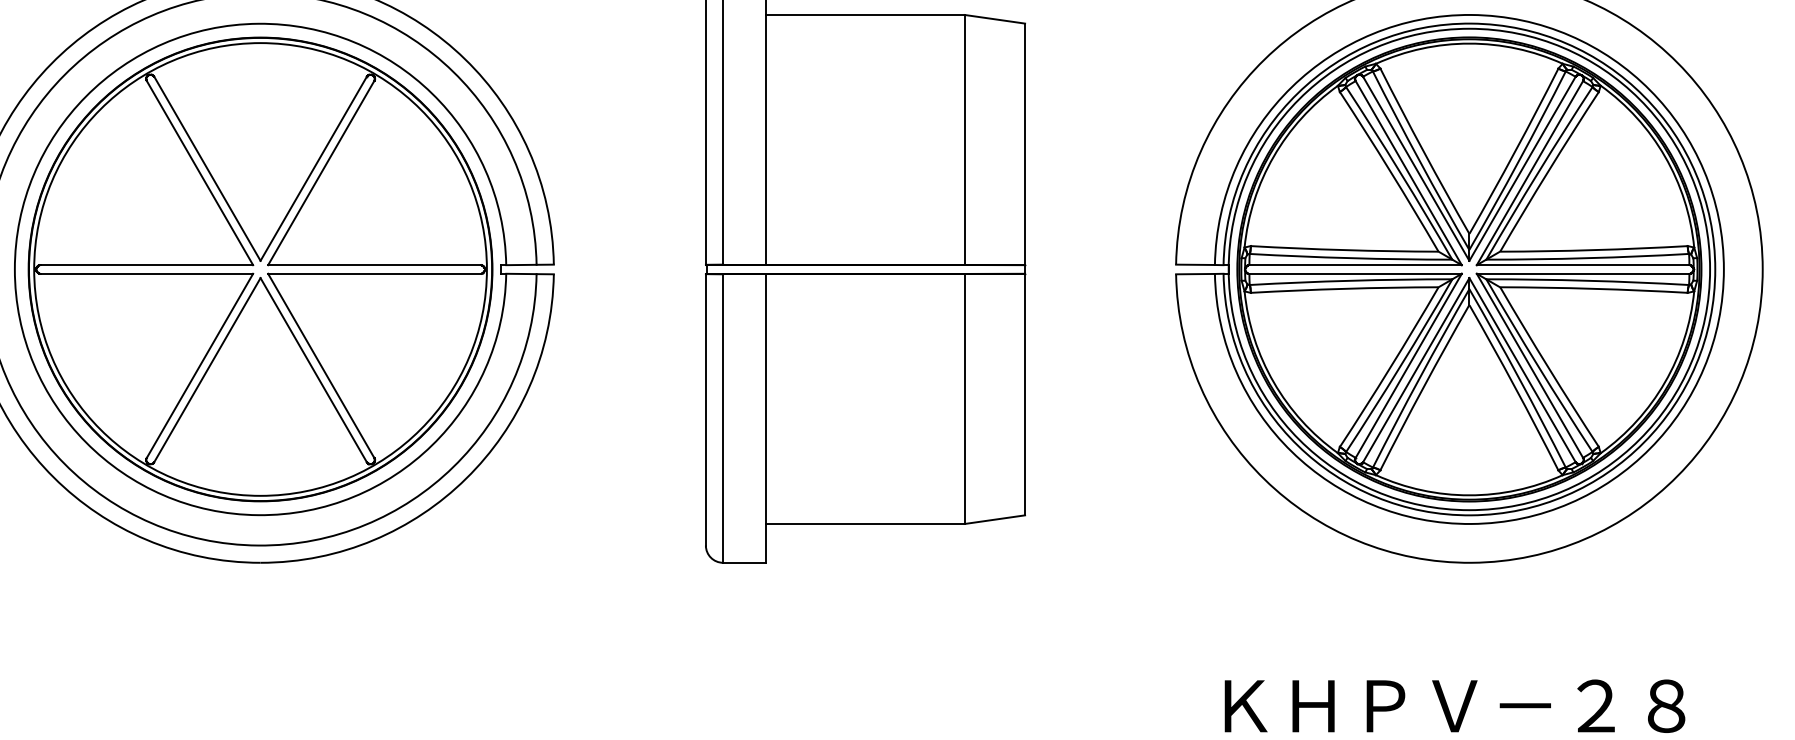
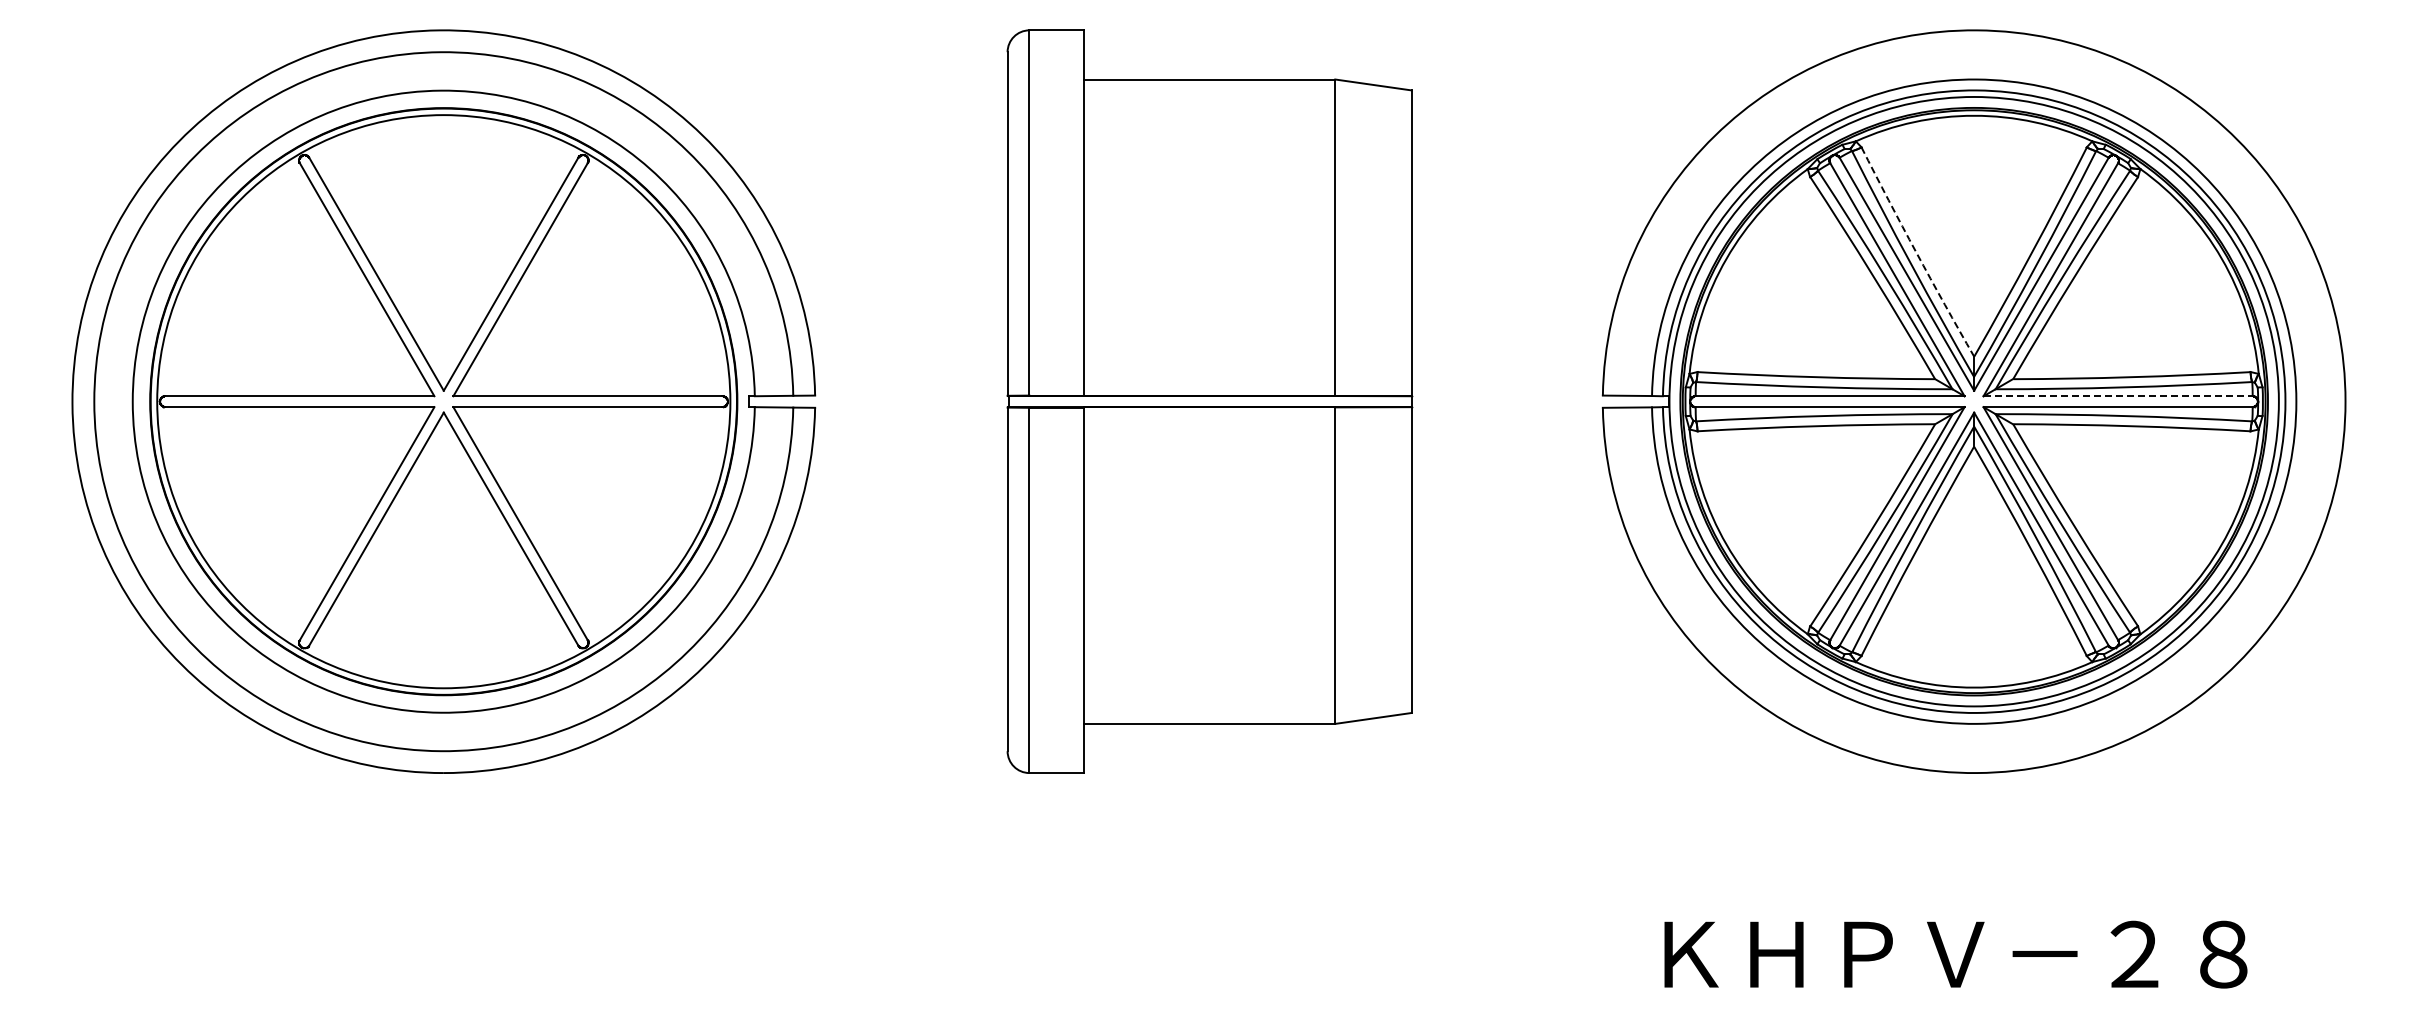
arc: (1423, 151) -> (1916, 252), solid -> dashed
line: (1583, 265) -> (2118, 396), solid -> dashed

